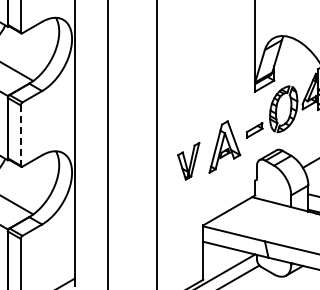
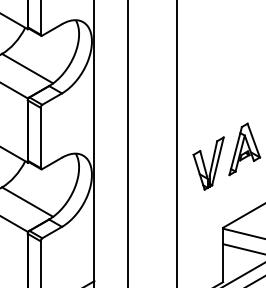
line: (20, 136) -> (40, 138), dashed -> solid
part: (188, 161) -> (208, 163), size x1.43

